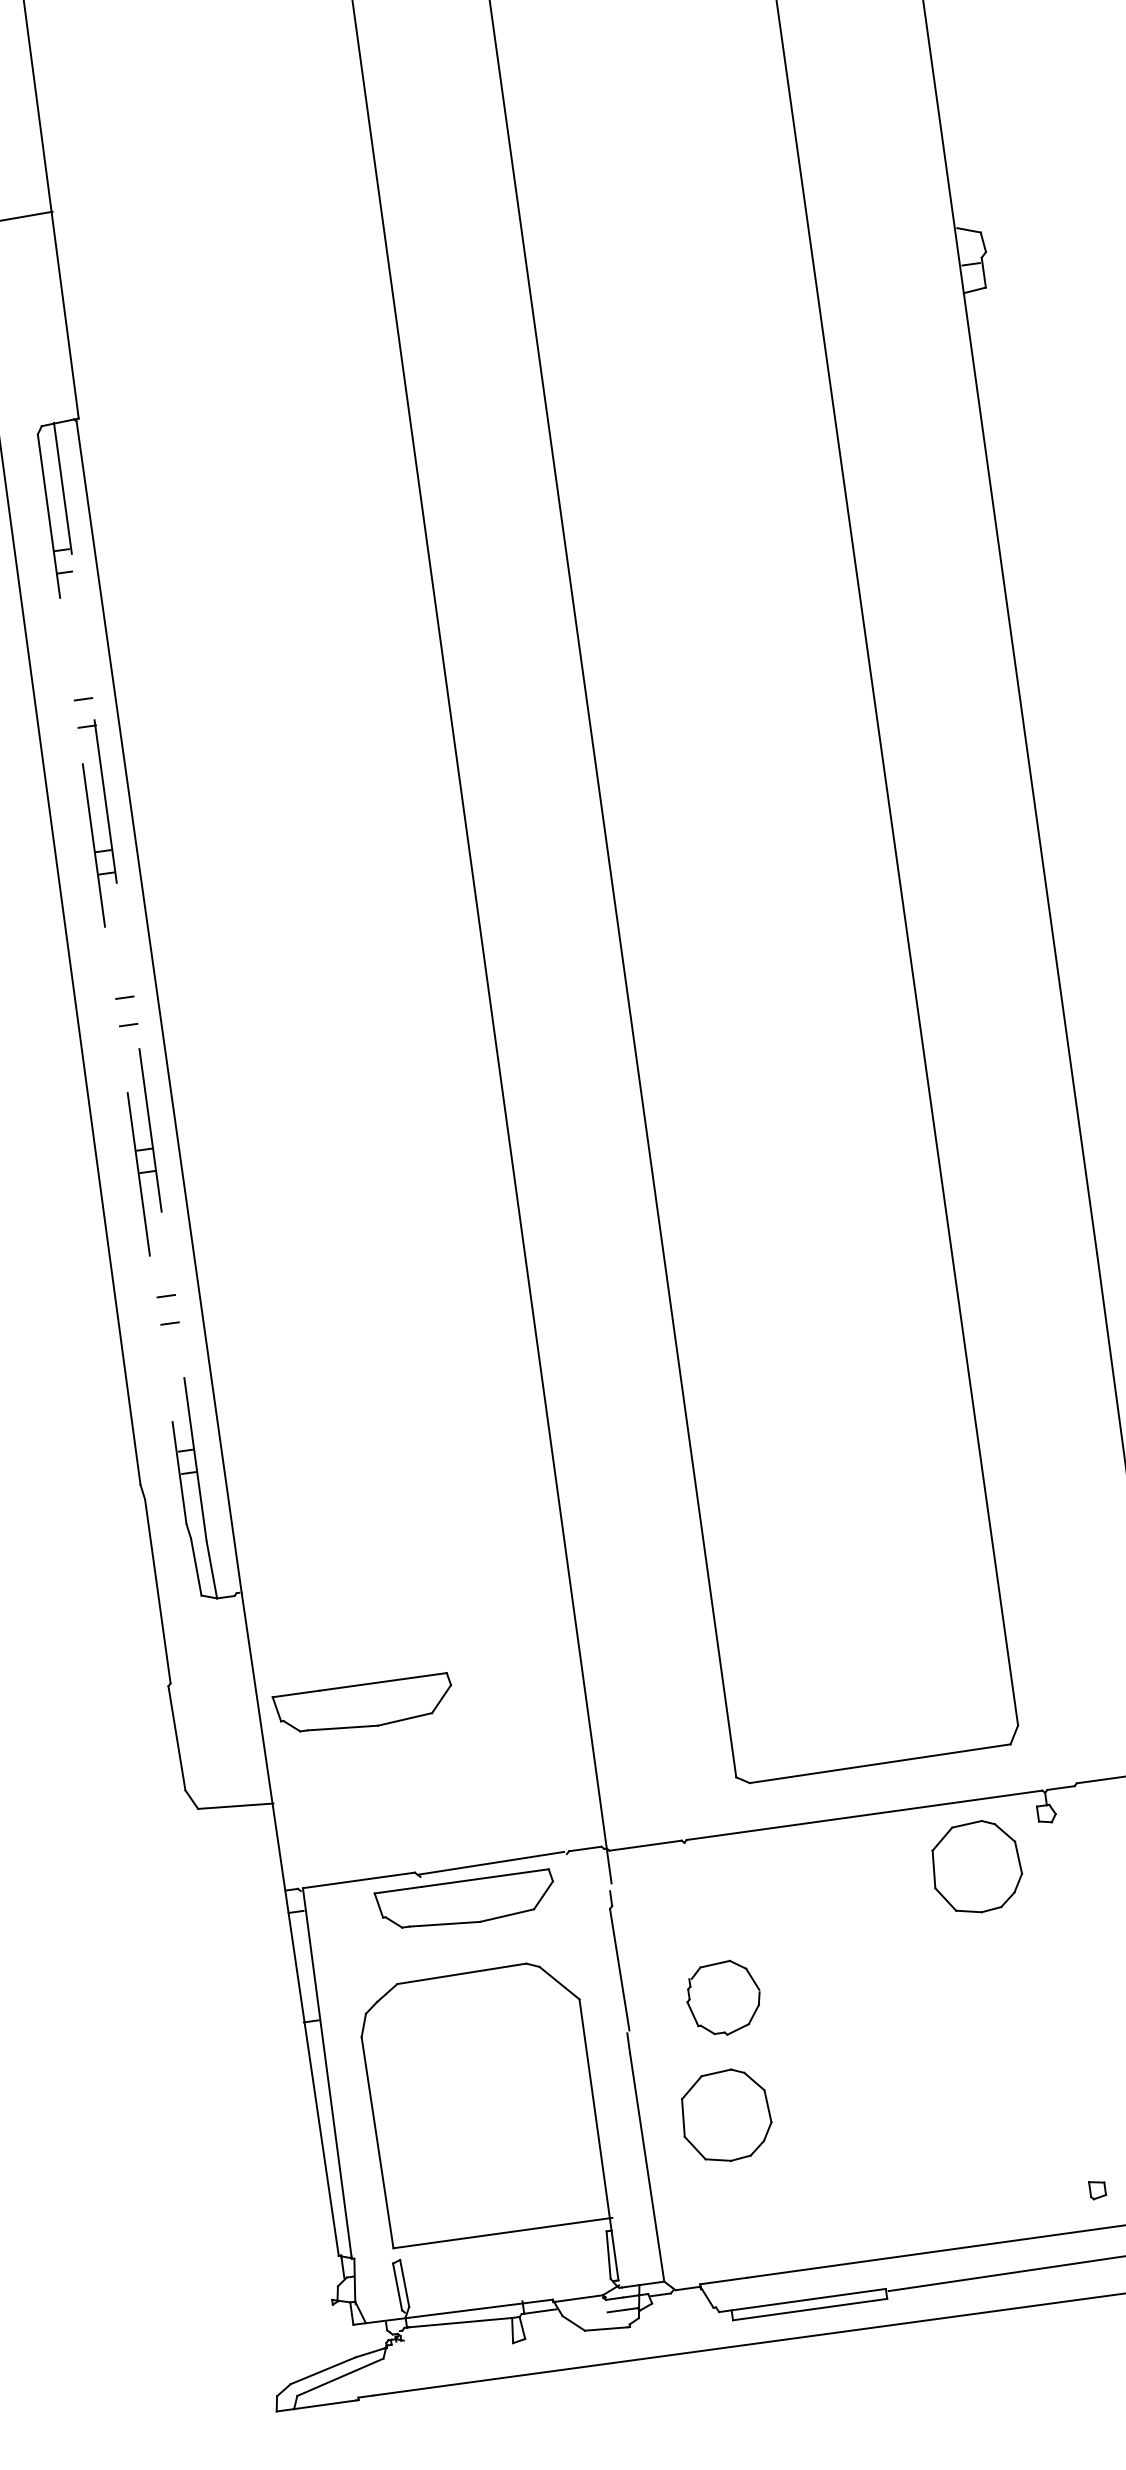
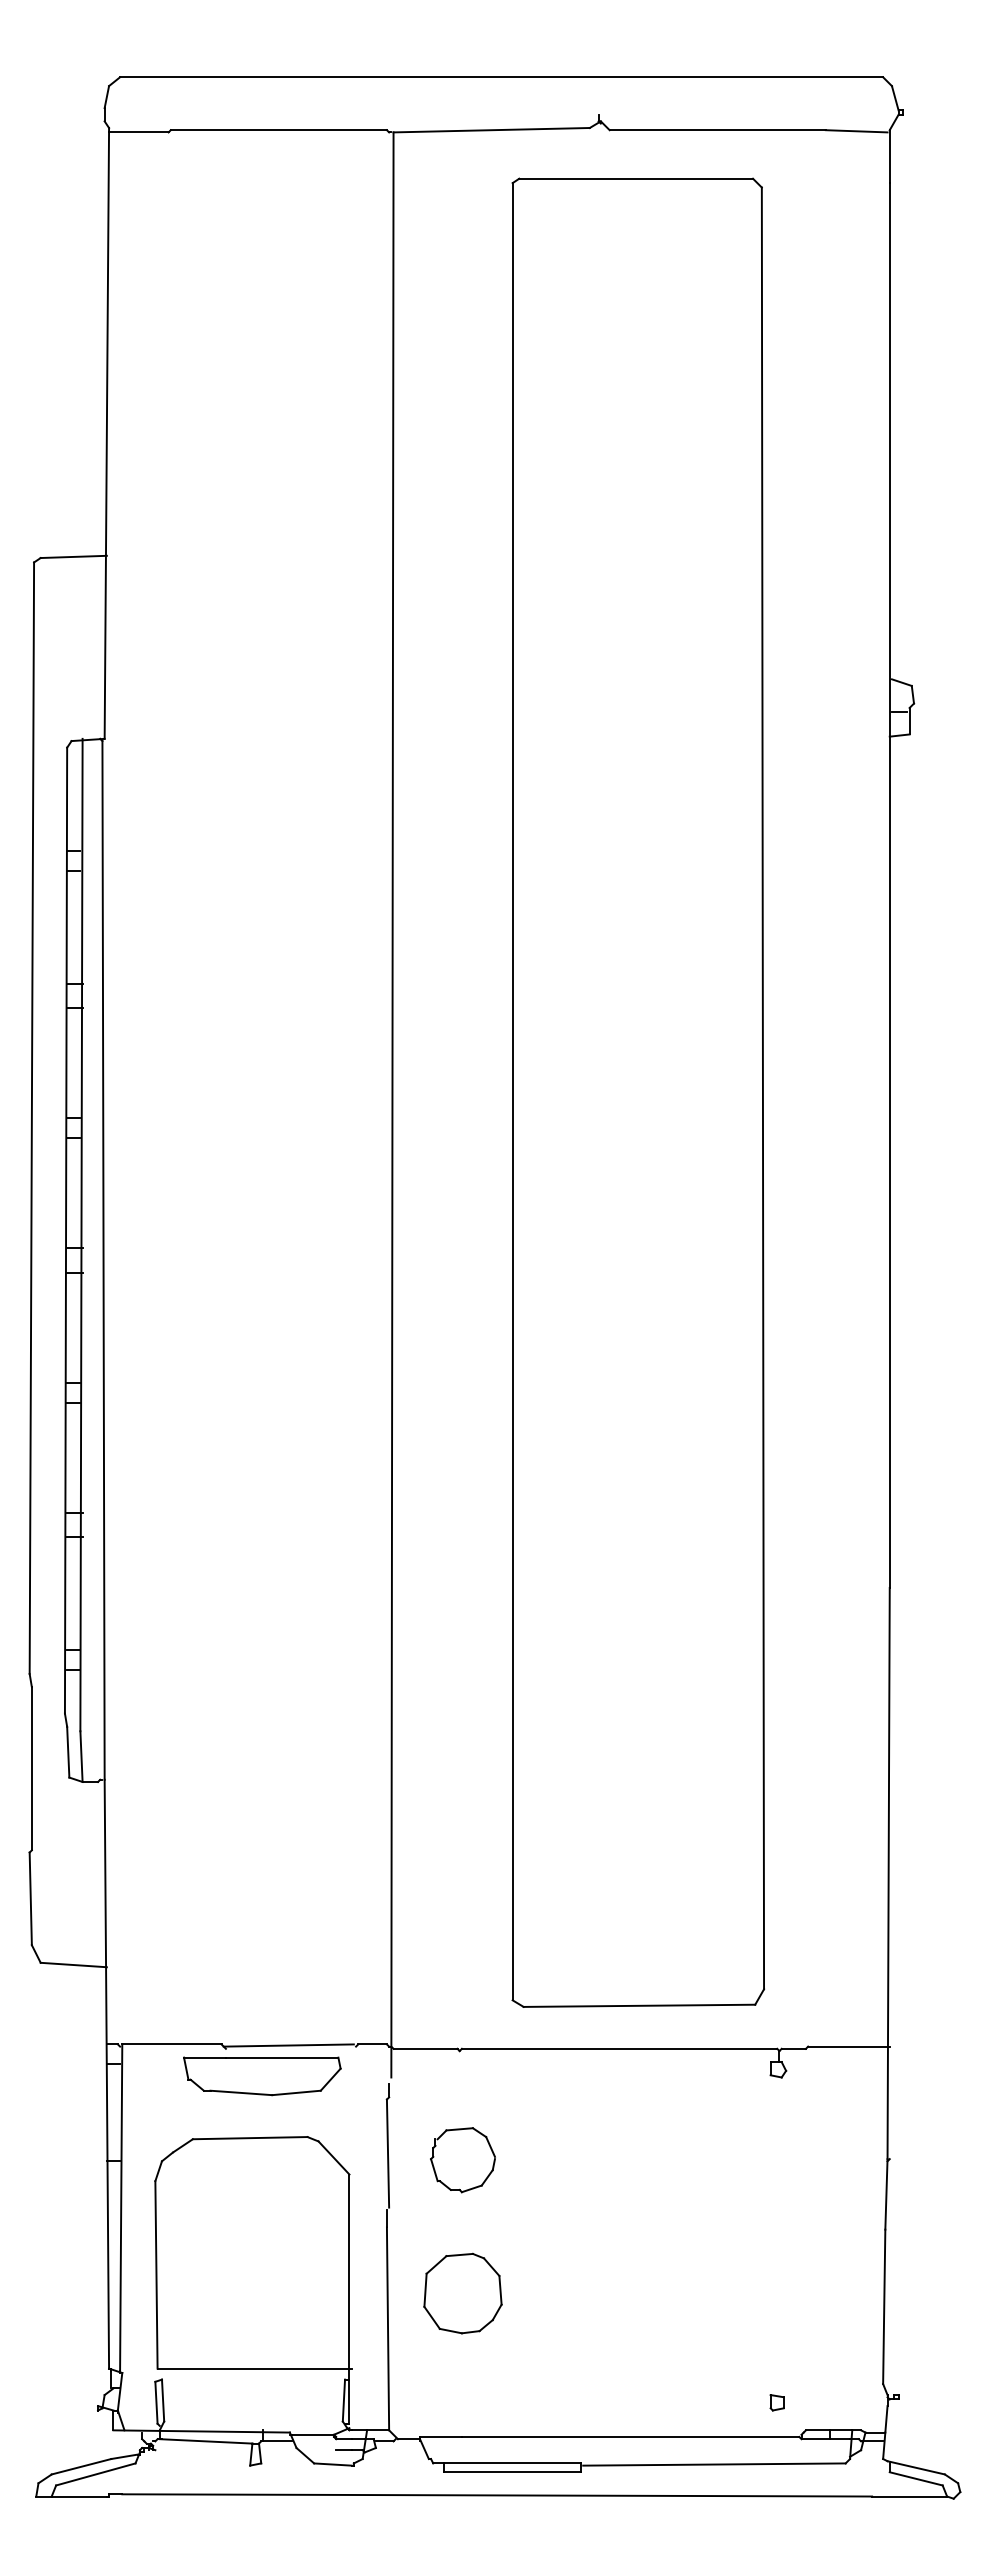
line: (112, 978) -> (66, 1230), dashed -> solid
line: (130, 981) -> (81, 1234), dashed -> solid
part: (364, 1706) -> (197, 1893), removed
part: (976, 1867) -> (710, 2107), removed
part: (723, 1998) -> (462, 2160), moved

